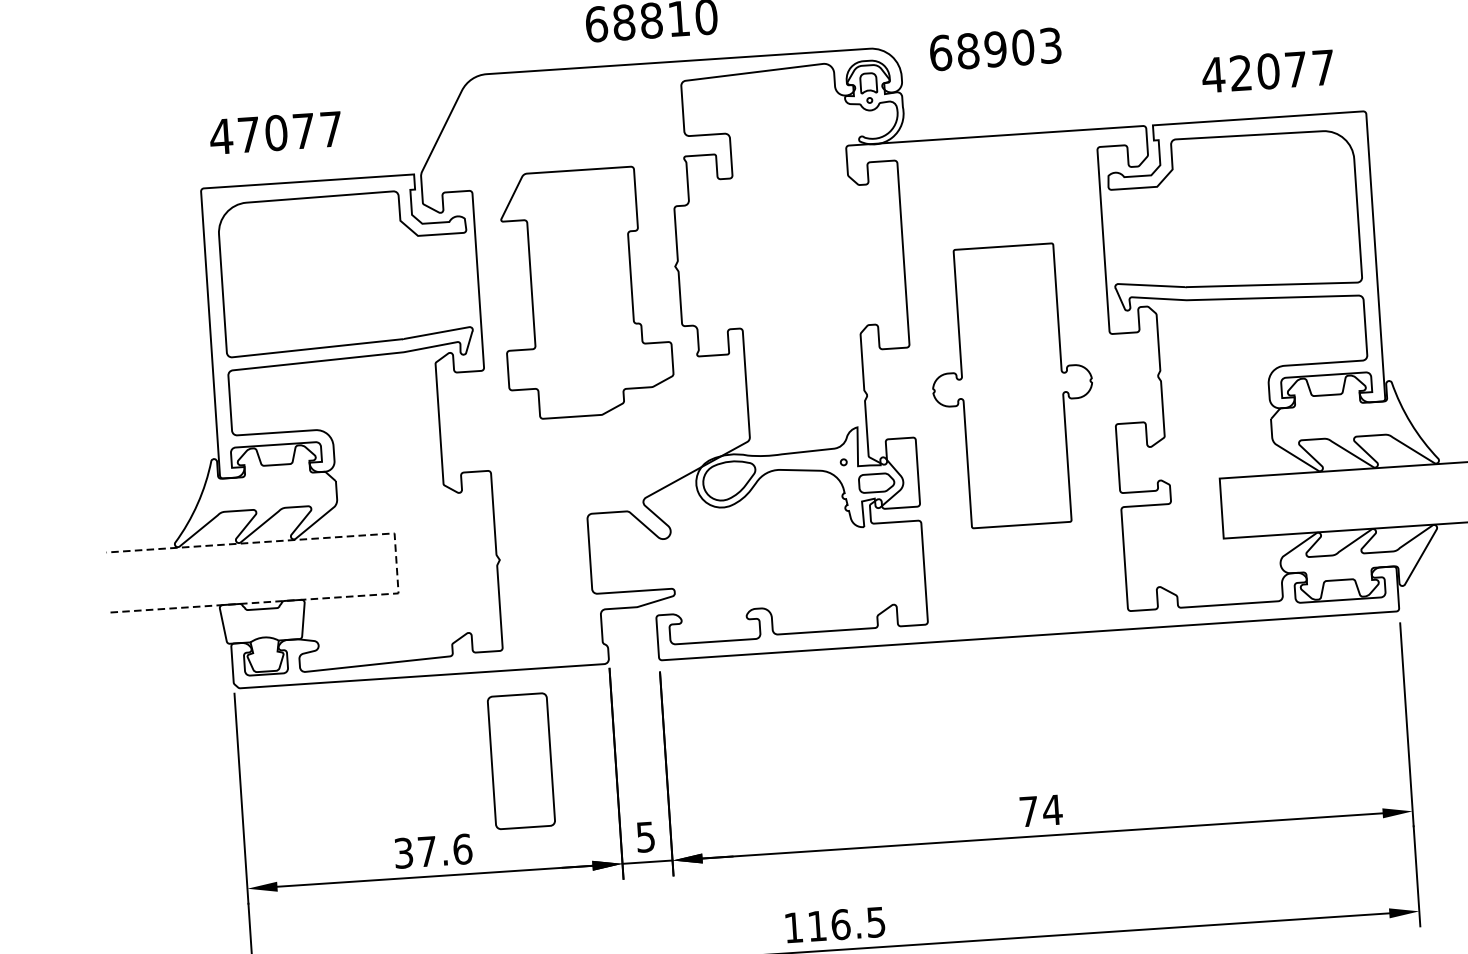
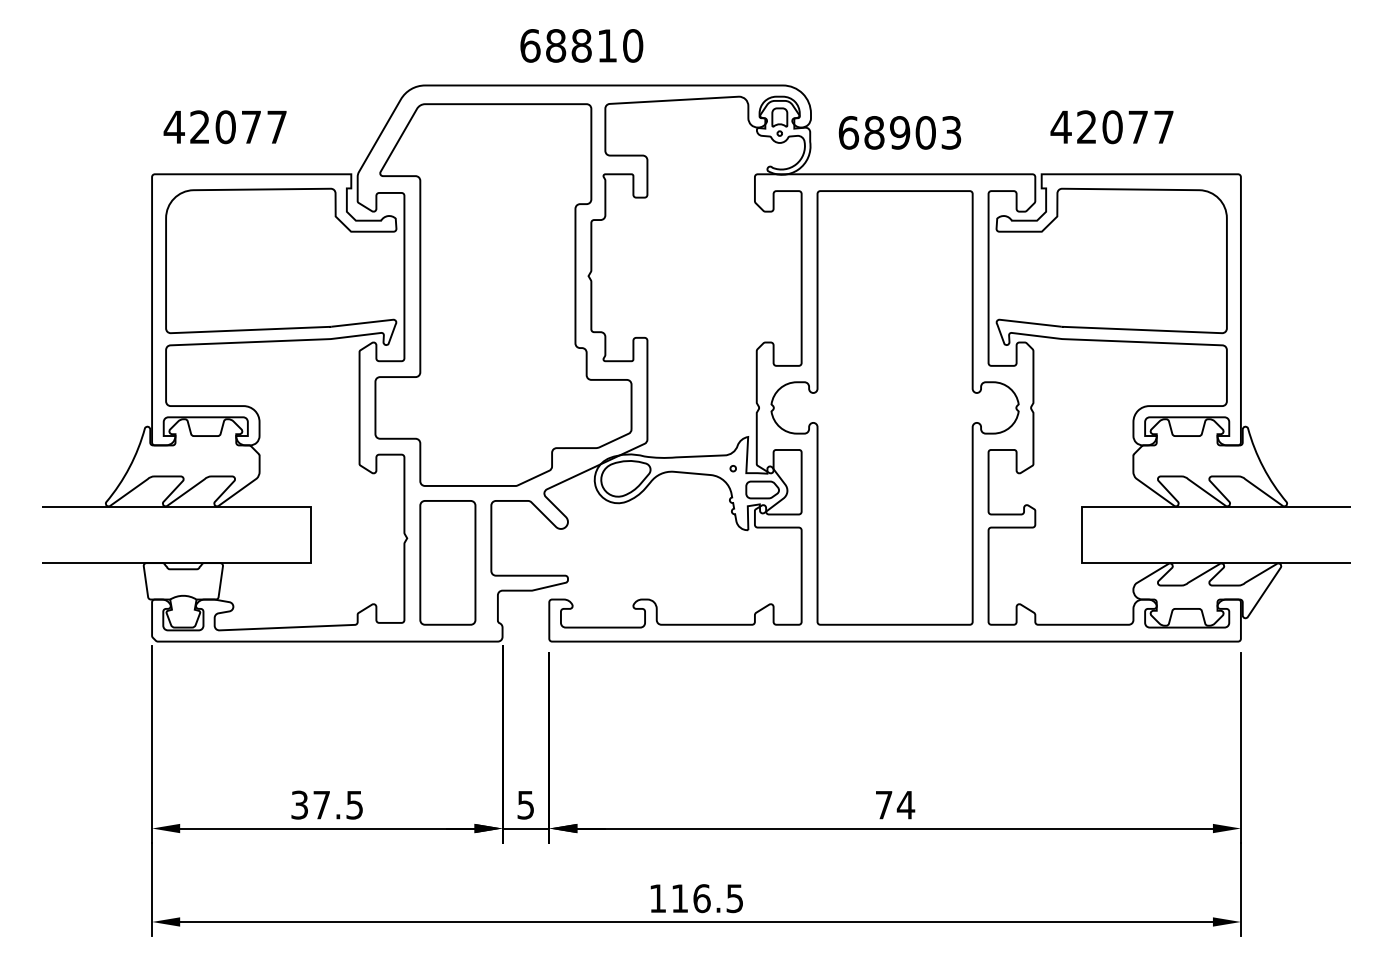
text: (995, 49) -> (899, 132), moved
text: (1267, 71) -> (1111, 127), moved
text: (248, 134) -> (199, 126), 47077 -> 42077
part: (585, 292) -> (503, 294), size x1.67
part: (1011, 385) -> (894, 407), size x1.67
line: (396, 562) -> (310, 534), dashed -> solid
part: (520, 760) -> (447, 562), moved
text: (462, 848) -> (354, 804), 37.6 -> 37.5

